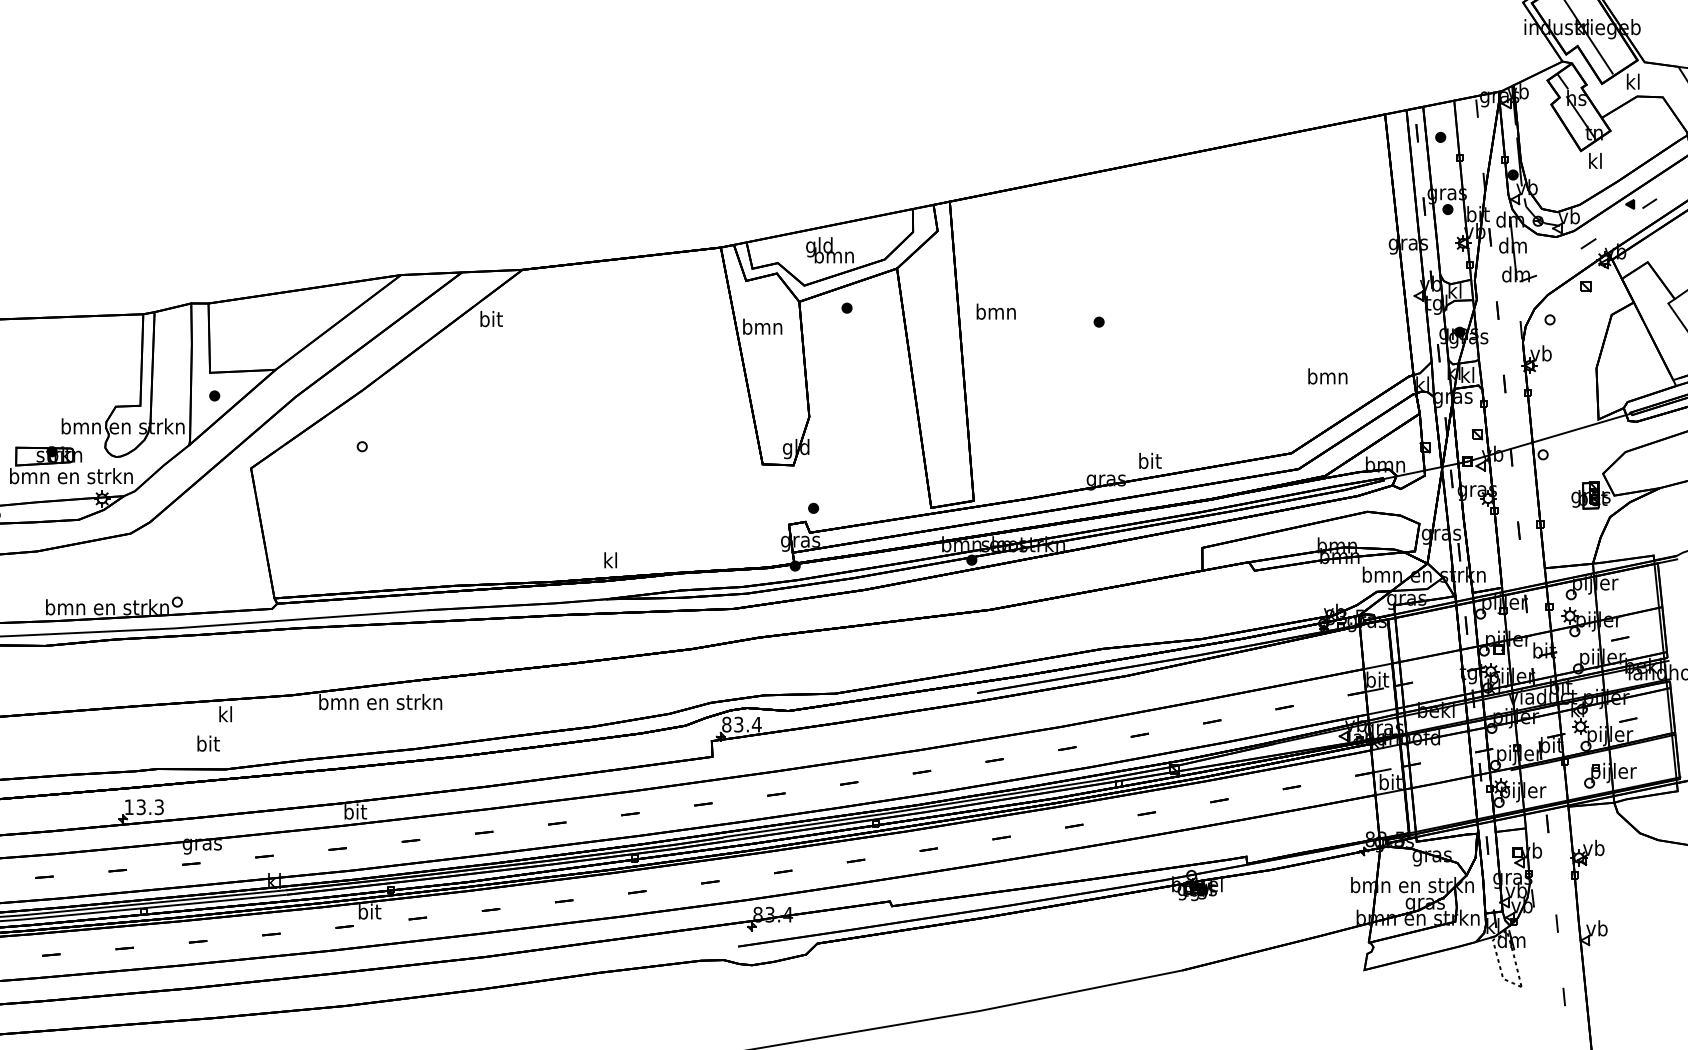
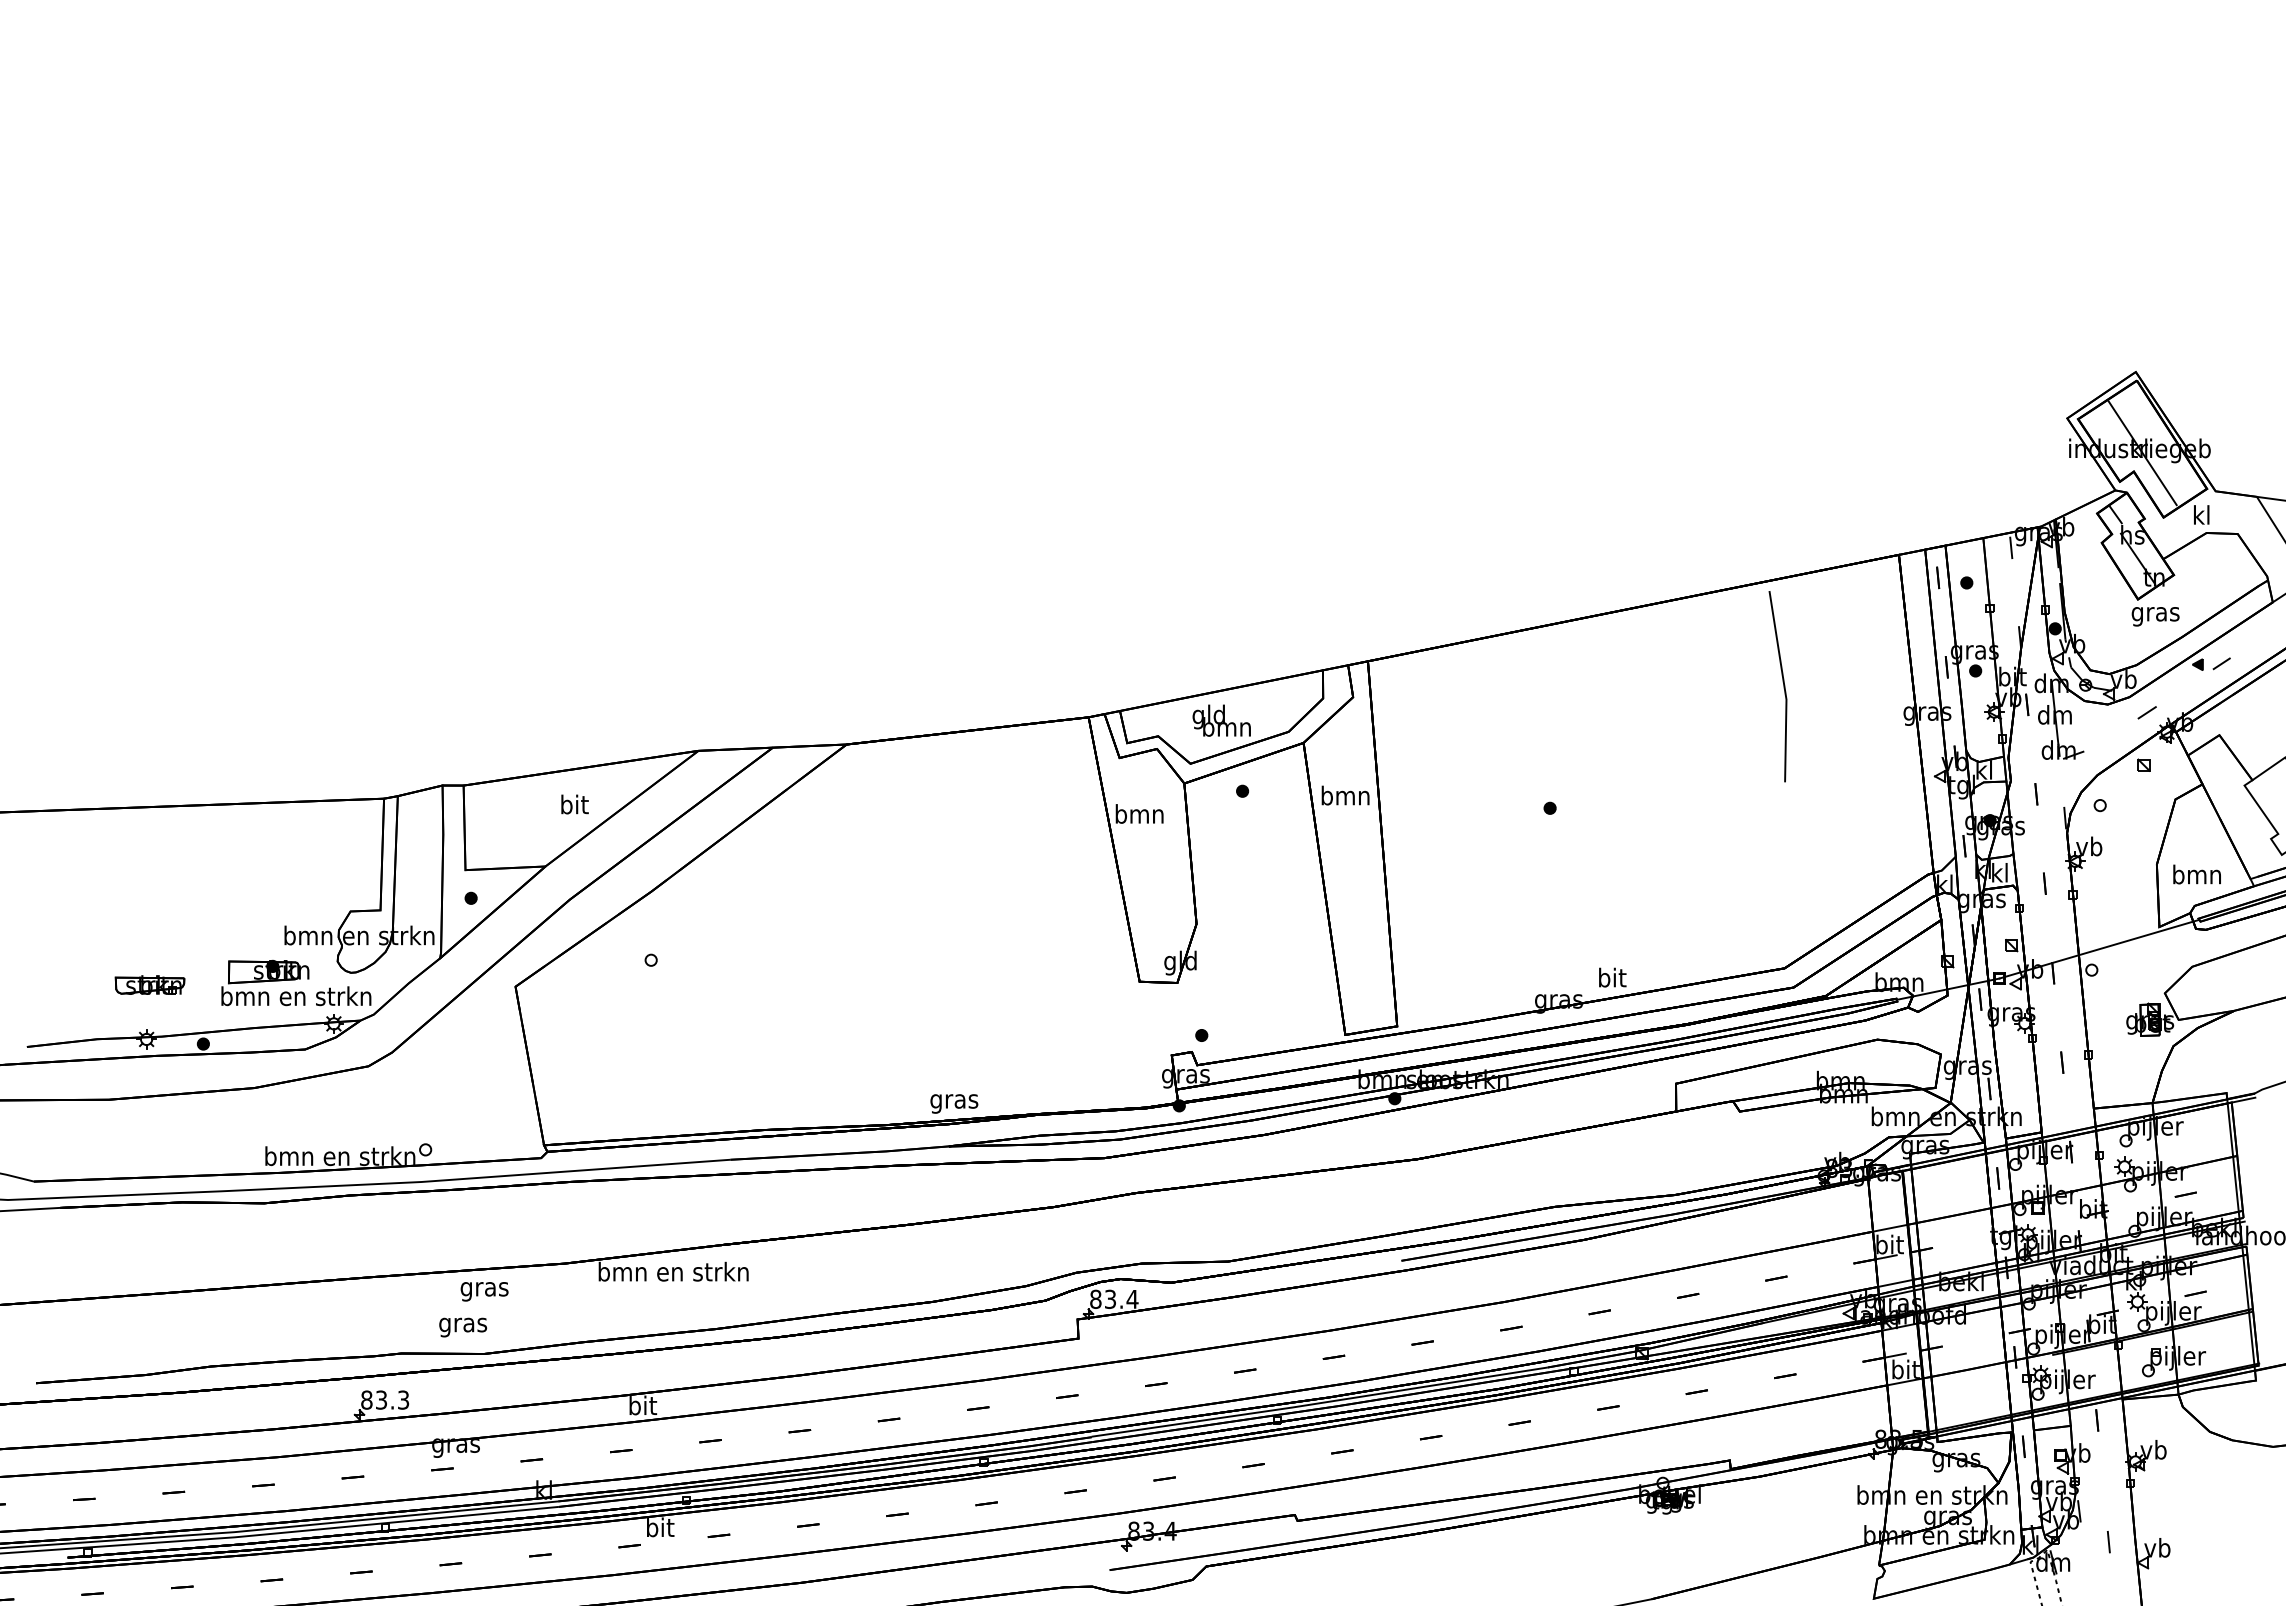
text: (1595, 162) -> (2155, 613), kl -> gras
line: (1290, 222) -> (1783, 686), added
text: (996, 311) -> (1345, 795), moved
text: (491, 319) -> (574, 804), moved
text: (1327, 376) -> (2196, 874), moved
text: (610, 562) -> (954, 1101), kl -> gras
text: (225, 715) -> (484, 1288), kl -> gras
text: (208, 745) -> (463, 1324), bit -> gras
text: (128, 806) -> (366, 1399), 13.3 -> 83.3

